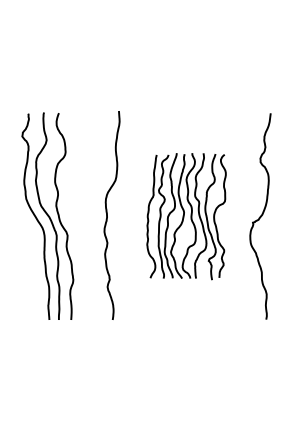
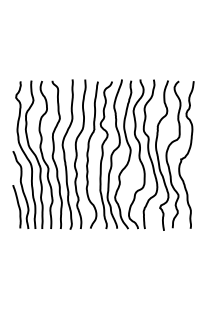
part: (87, 215) -> (62, 154), added
part: (186, 216) -> (133, 155), size x1.67
part: (28, 265) -> (20, 190), added

